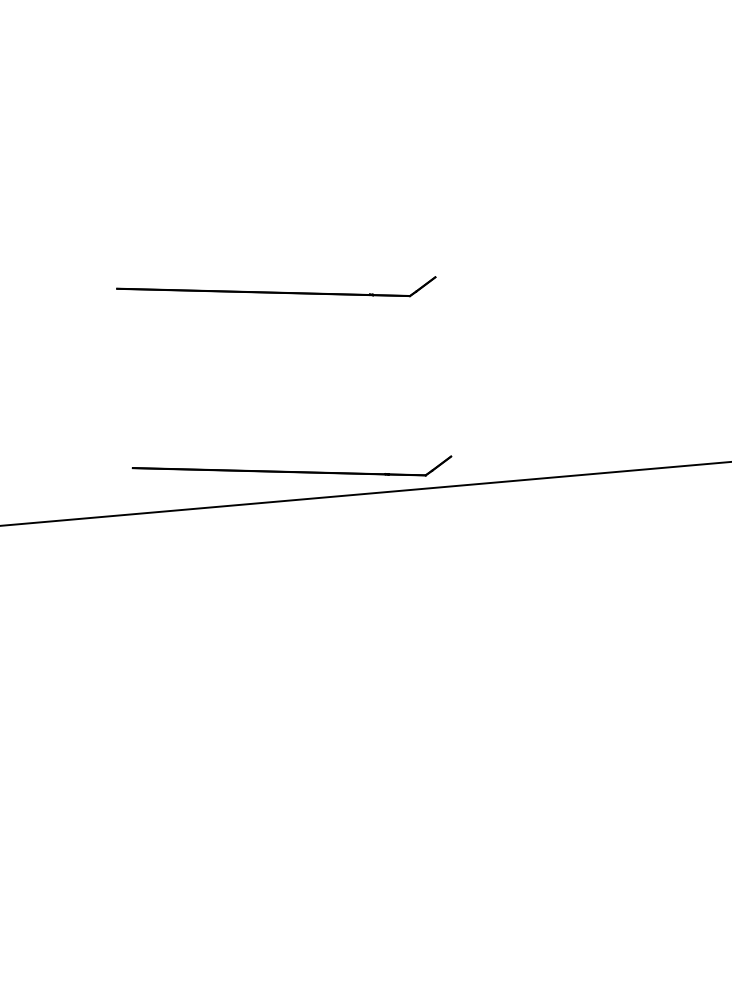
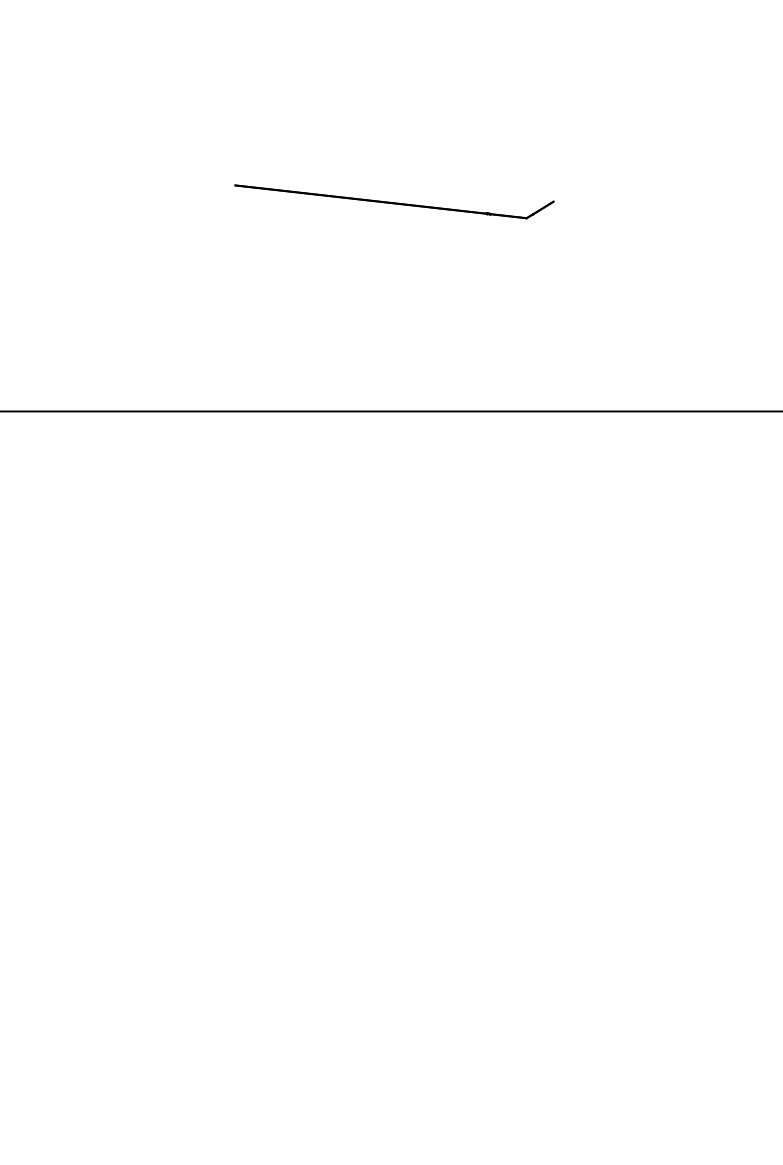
part: (292, 470) -> (394, 381), removed

